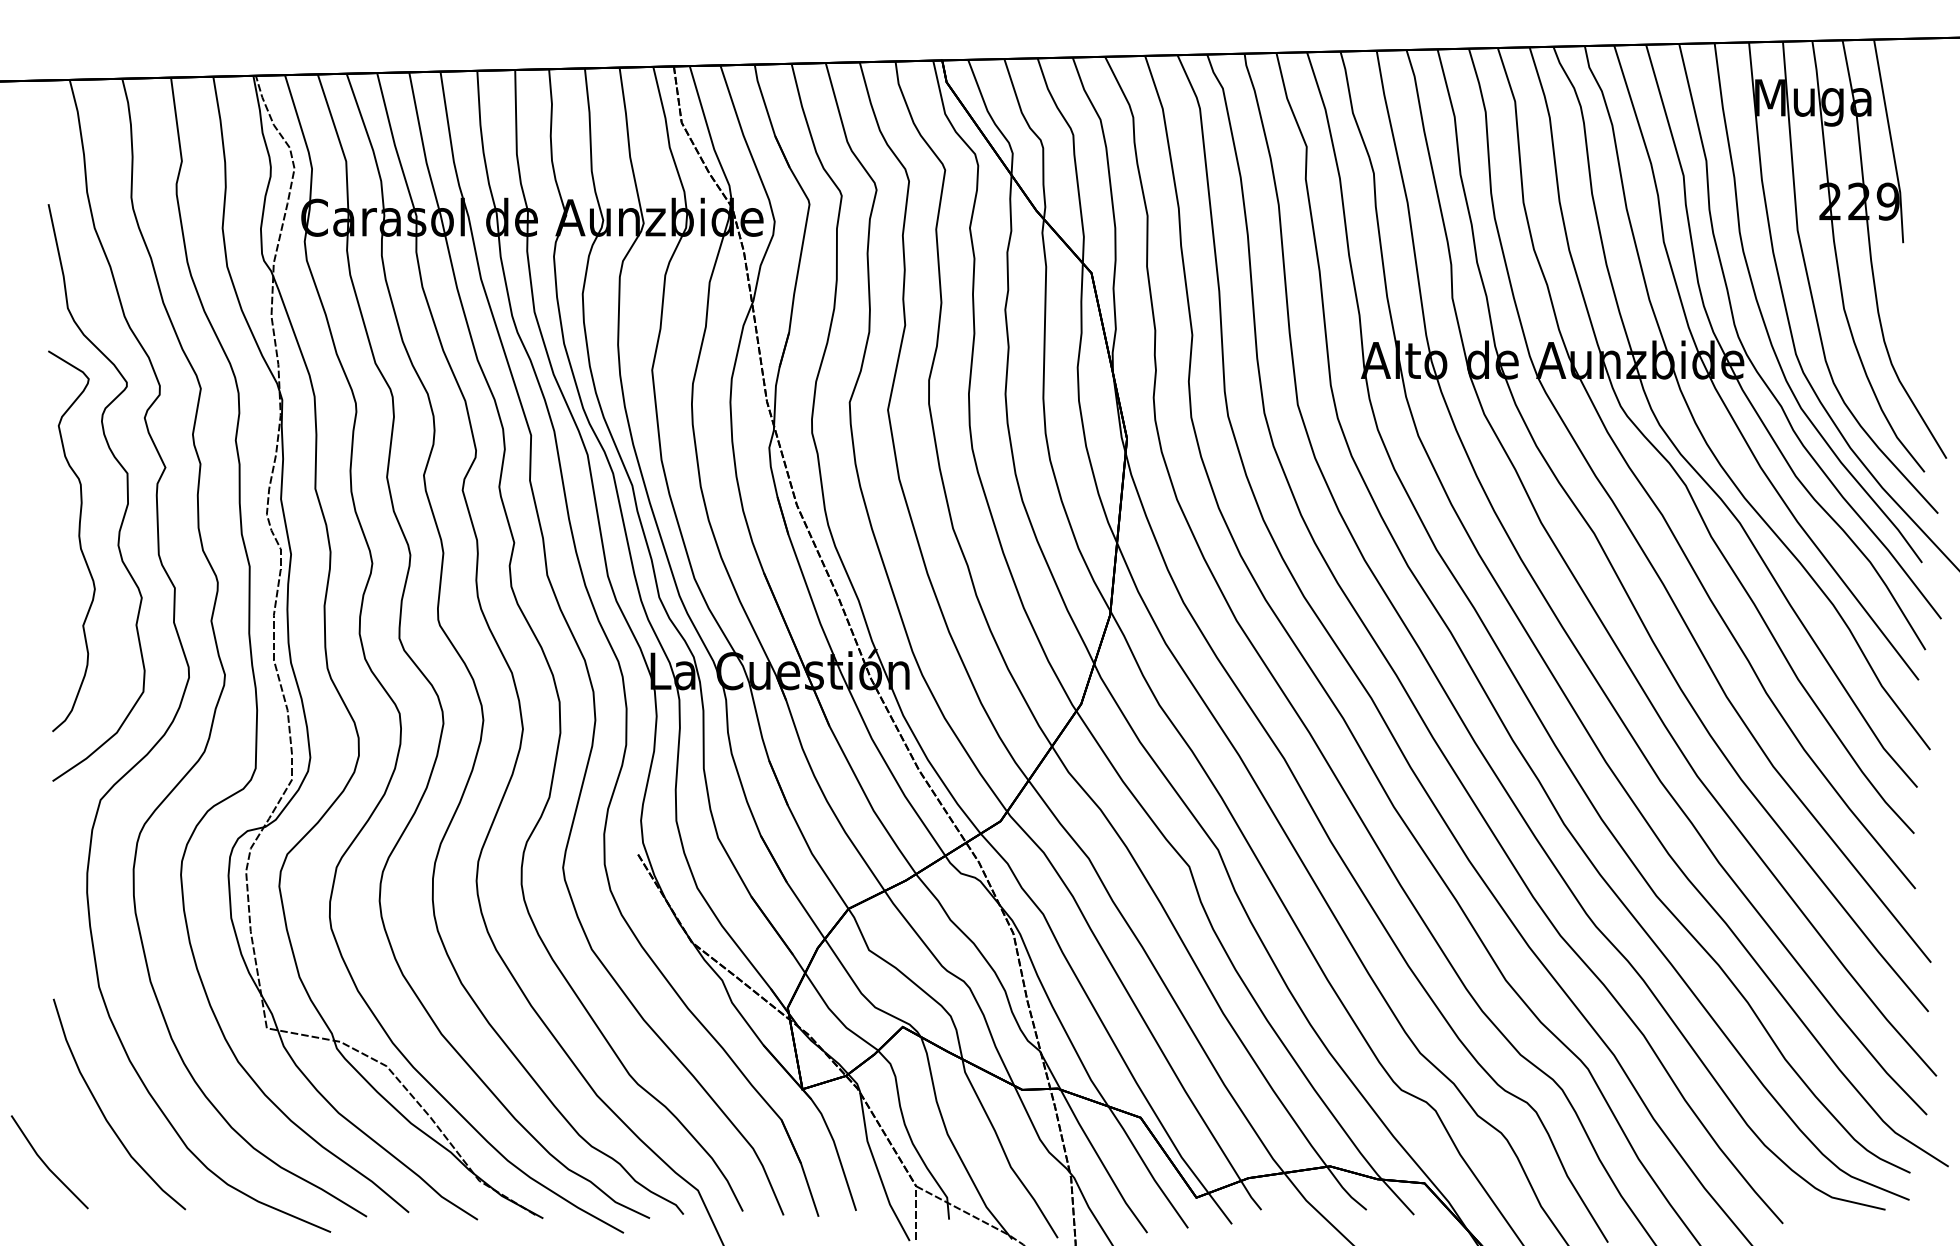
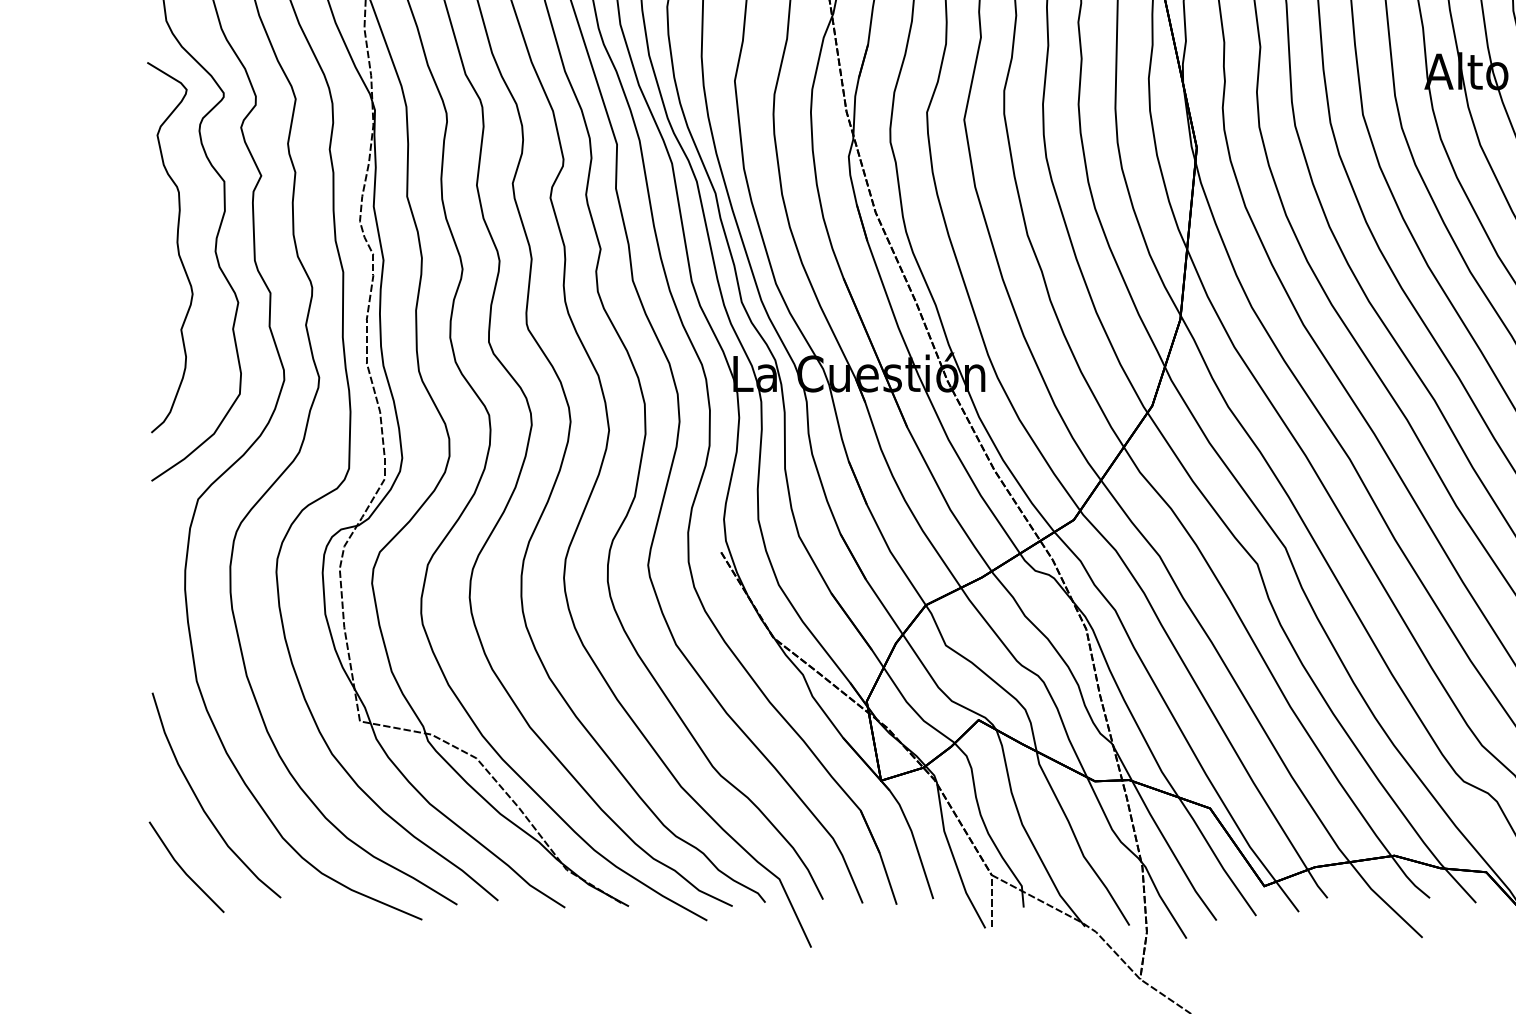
line: (46, 1164) -> (183, 869), moved

